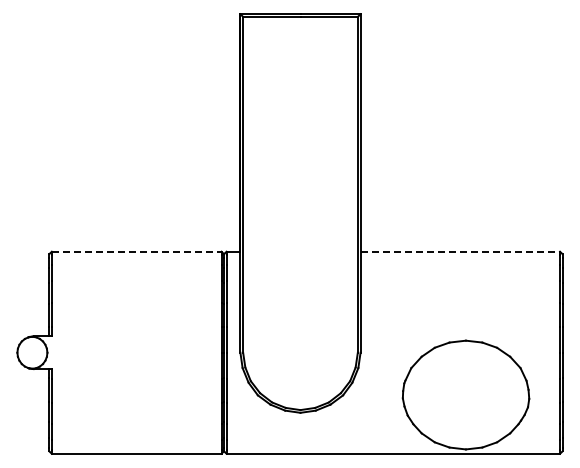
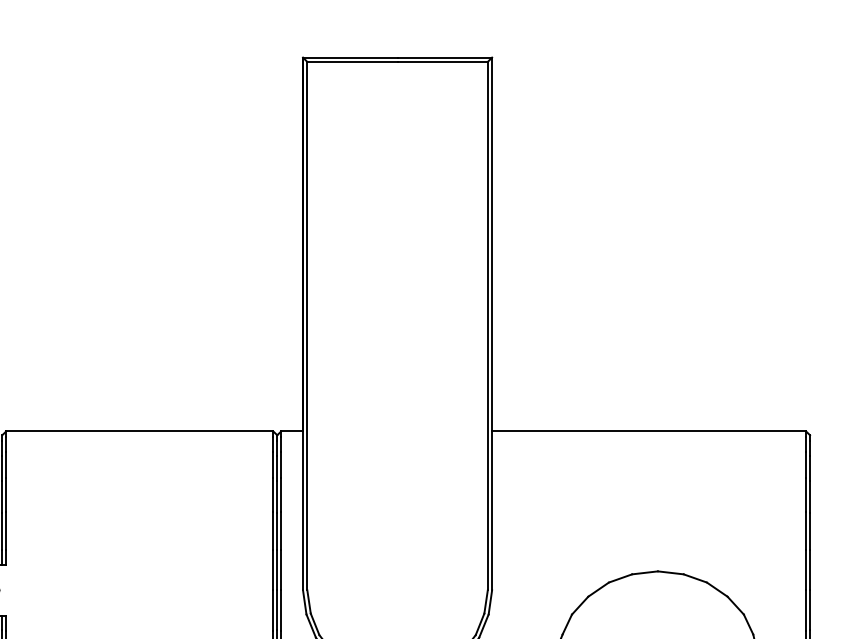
line: (136, 251) -> (139, 431), dashed -> solid
line: (460, 251) -> (649, 431), dashed -> solid

